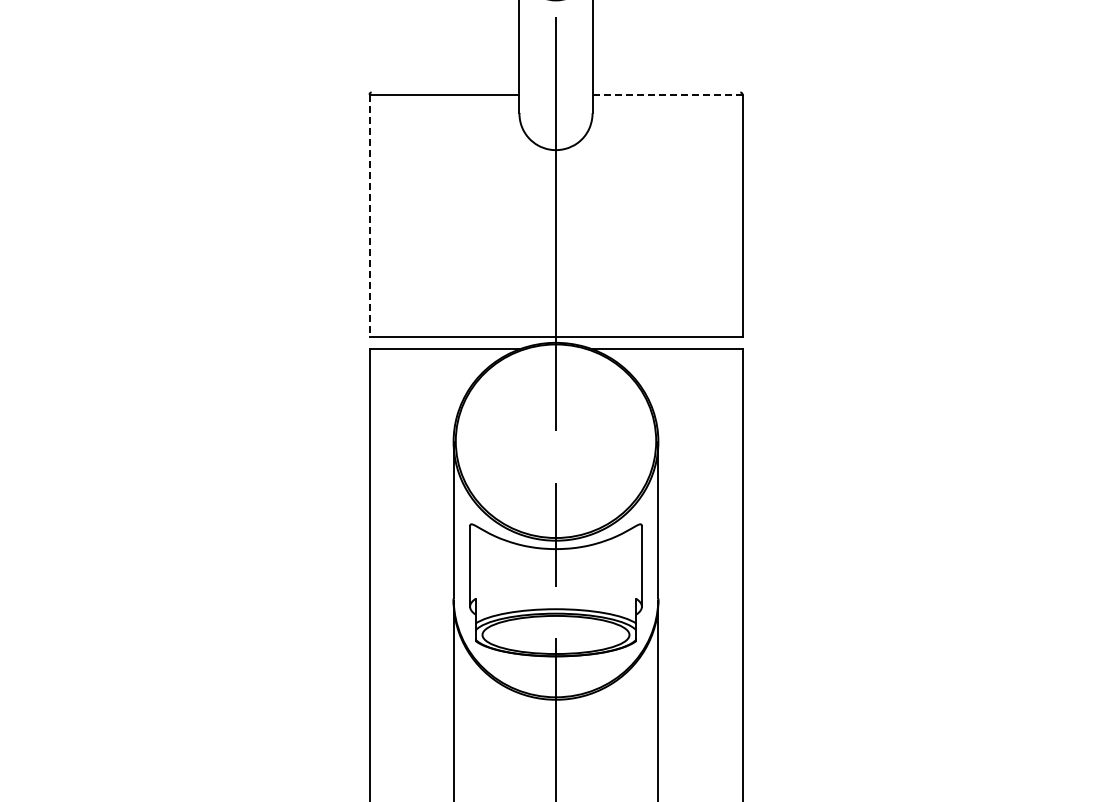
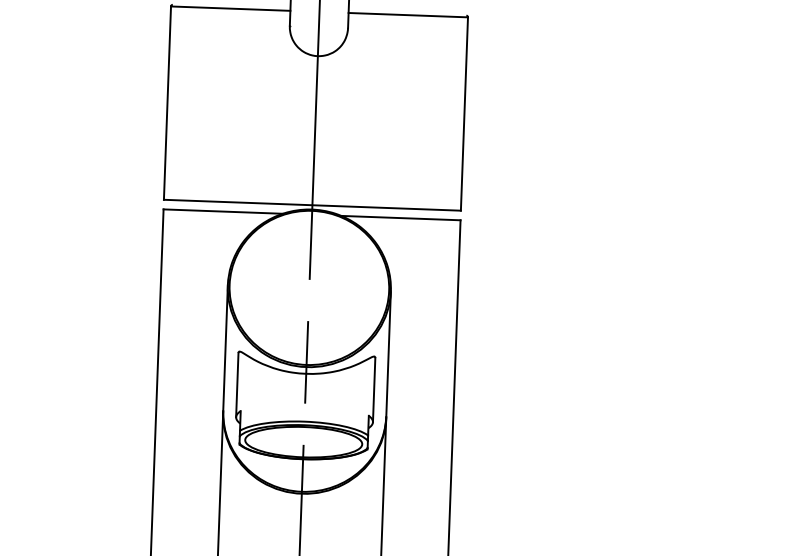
line: (667, 94) -> (408, 15), dashed -> solid
line: (369, 216) -> (167, 103), dashed -> solid

